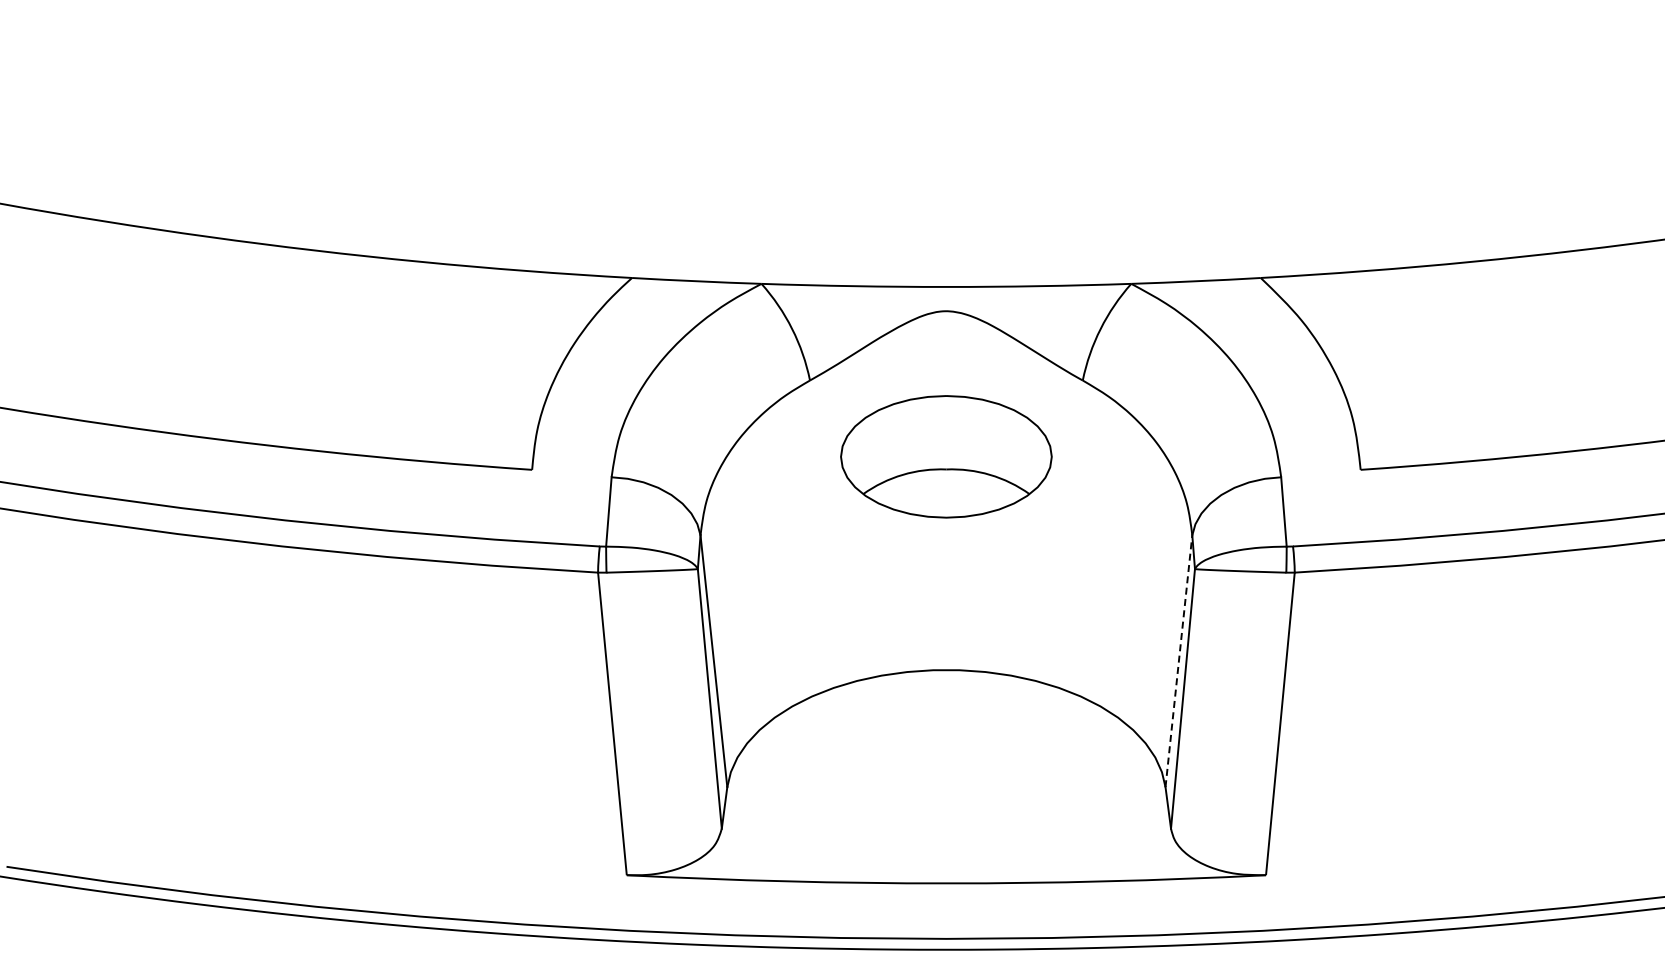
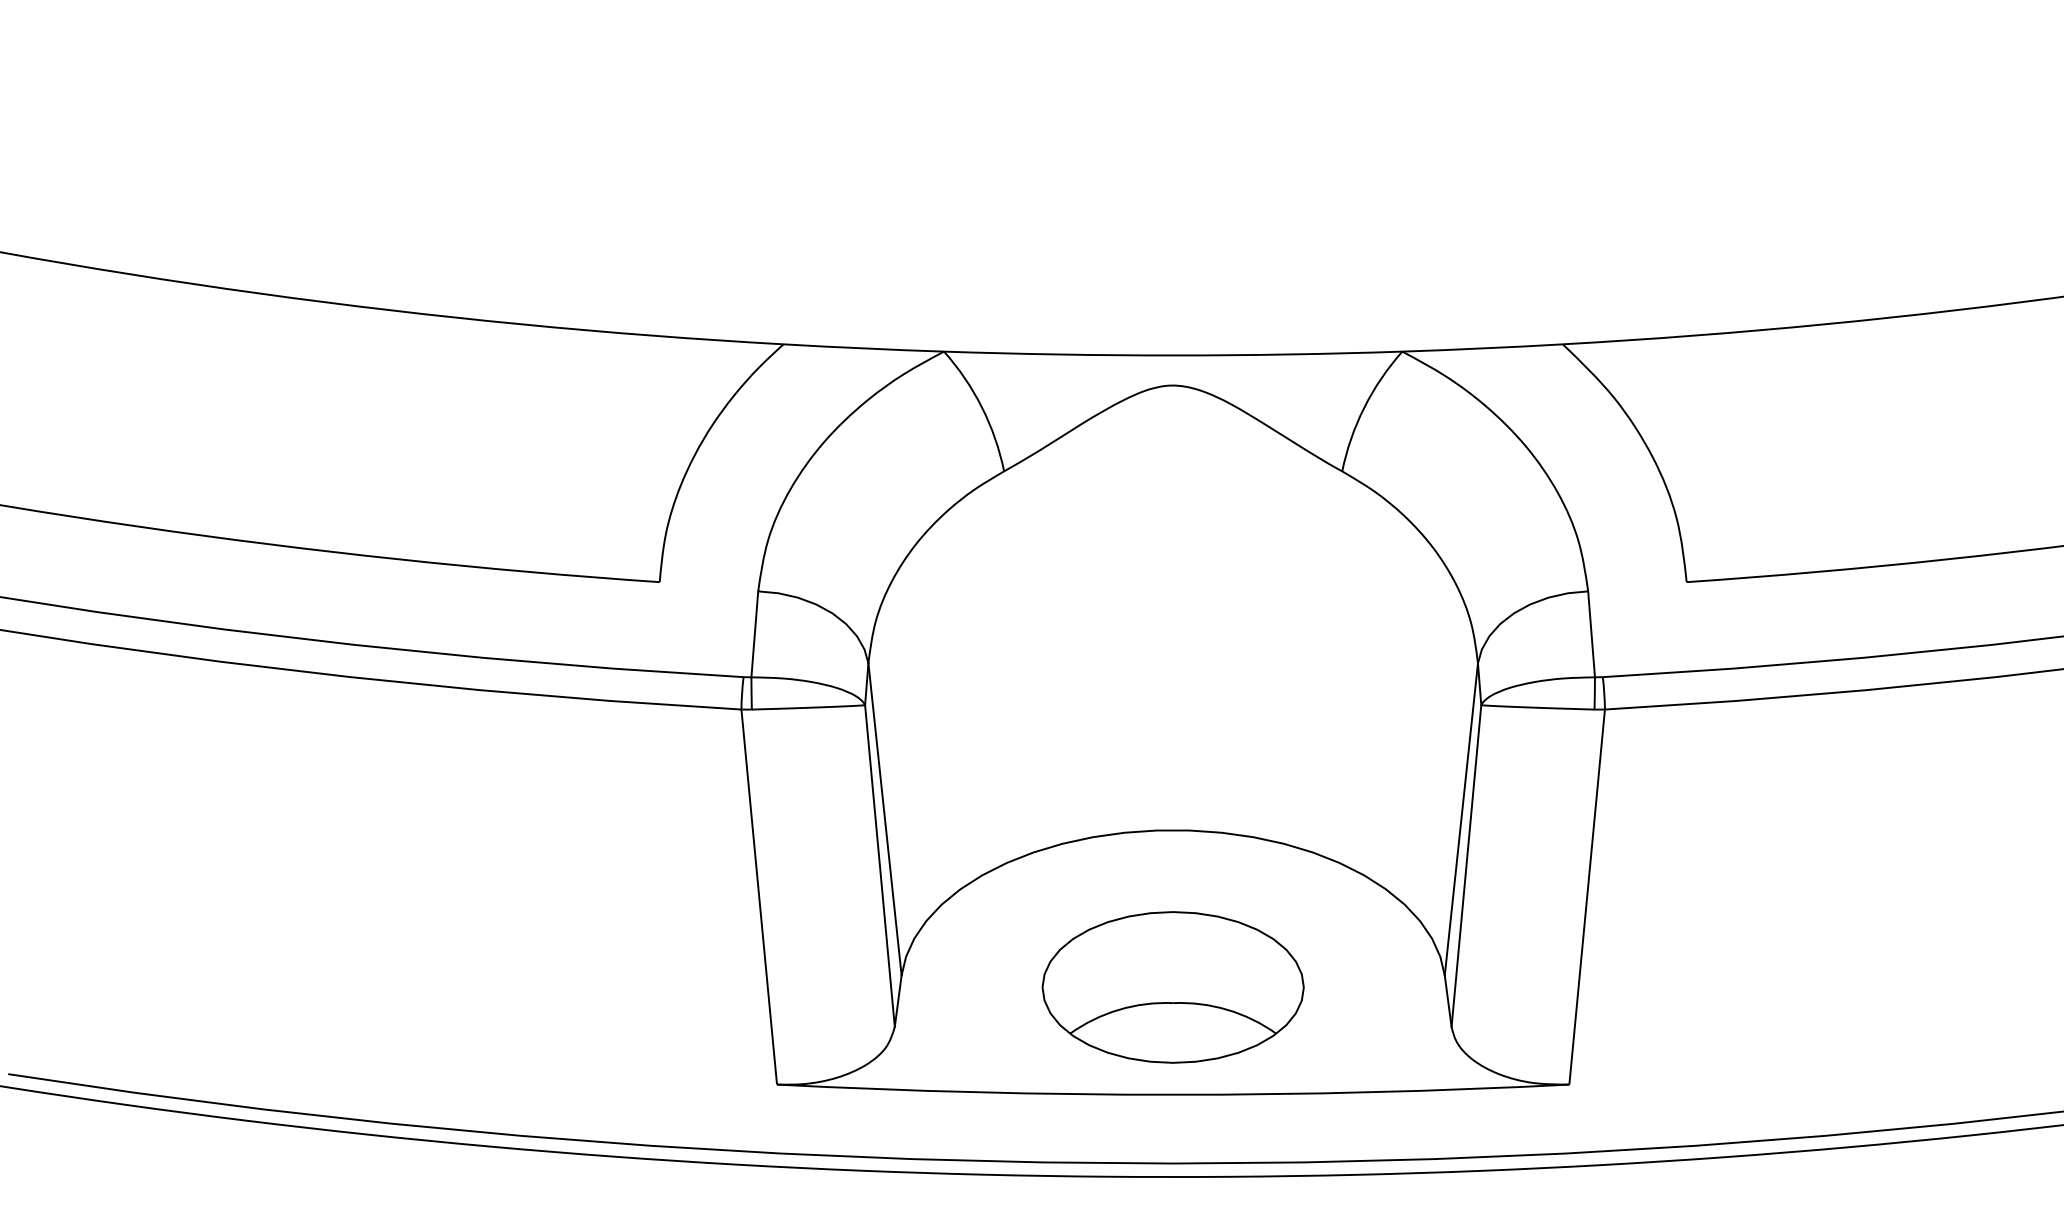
part: (946, 456) -> (1173, 987), moved
line: (1178, 661) -> (1460, 819), dashed -> solid

